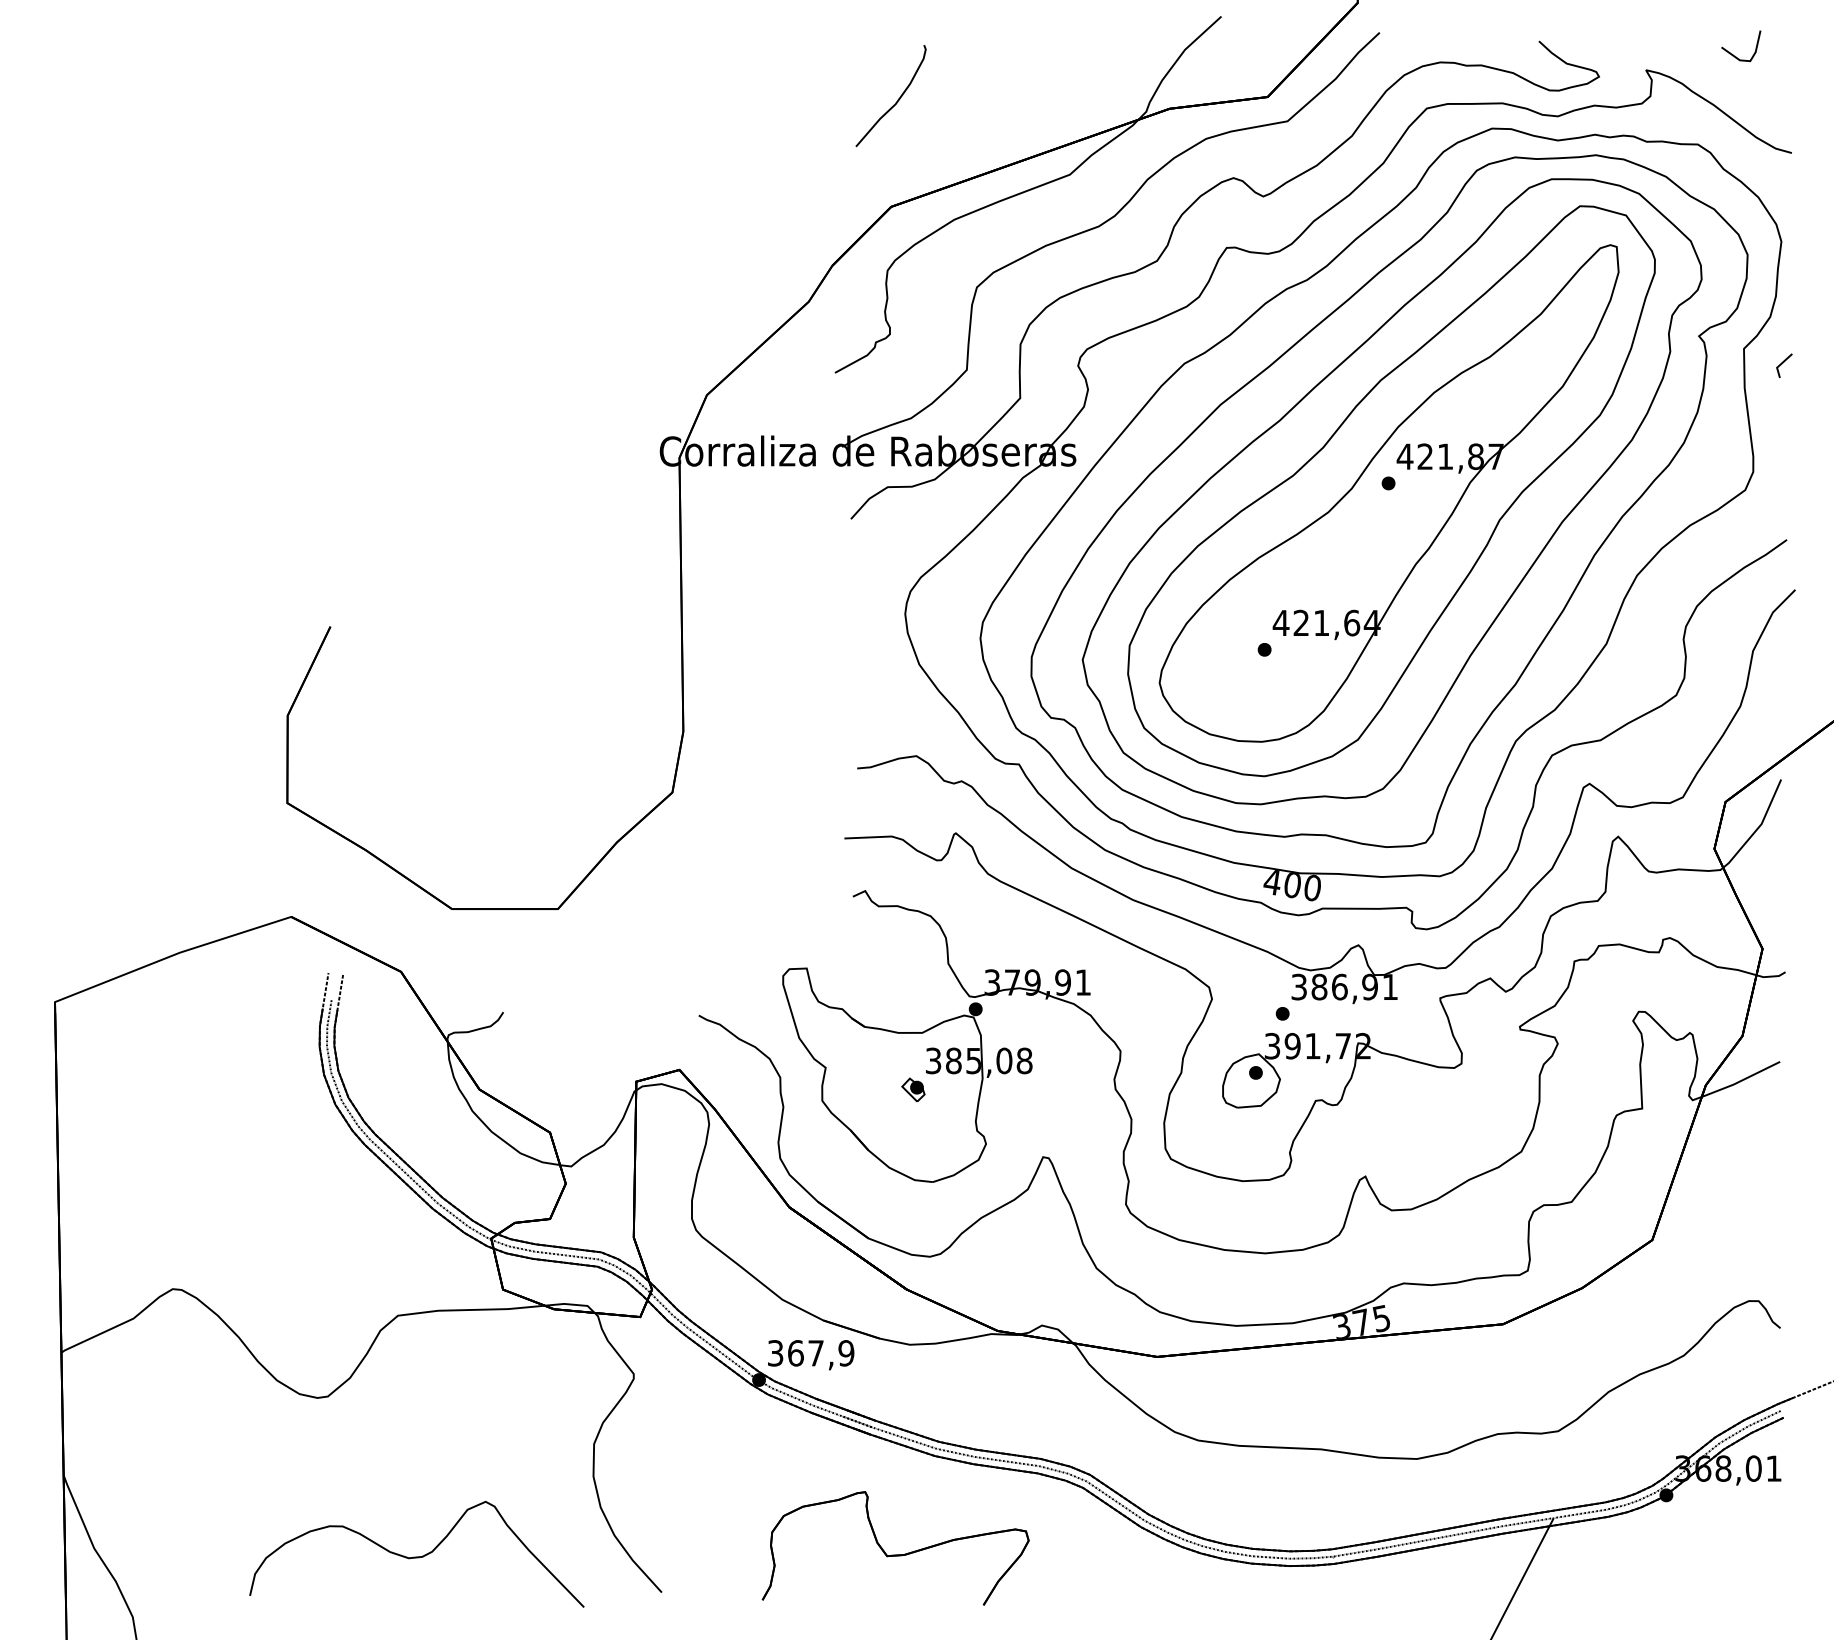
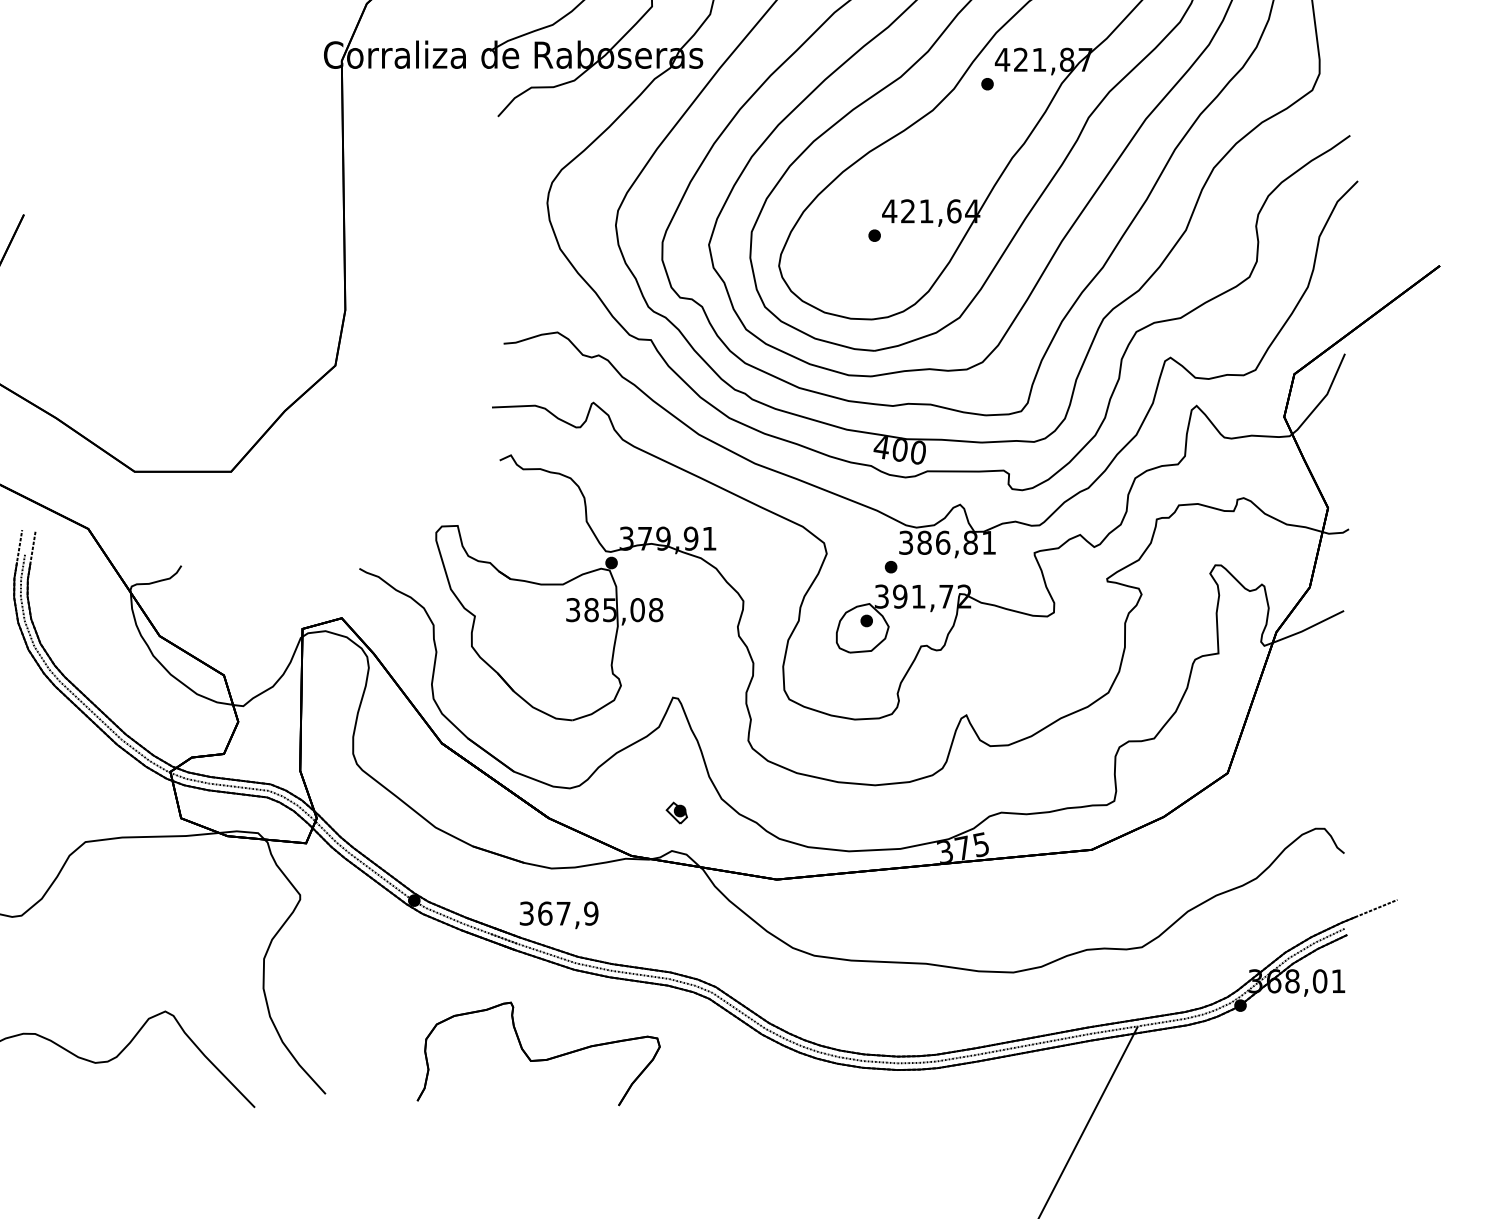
text: (1370, 987) -> (971, 543), 386,91 -> 386,81
part: (913, 1089) -> (676, 812), moved
text: (811, 1355) -> (559, 915), moved

